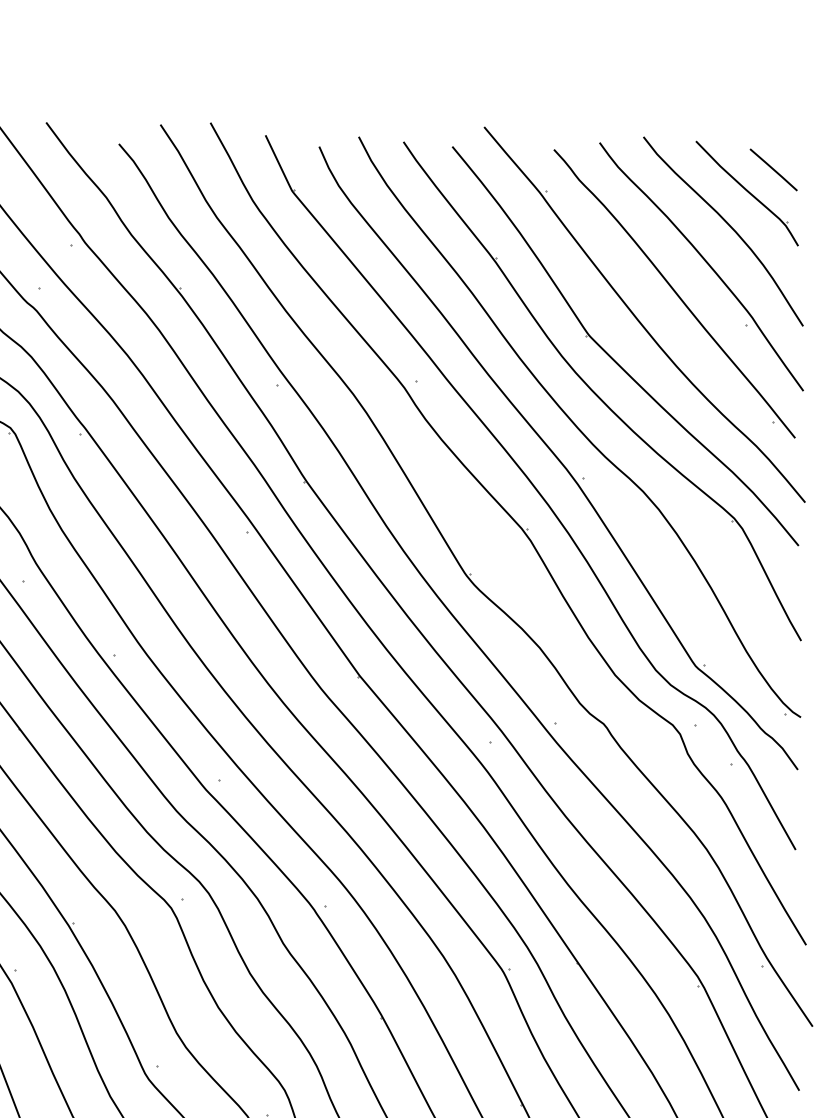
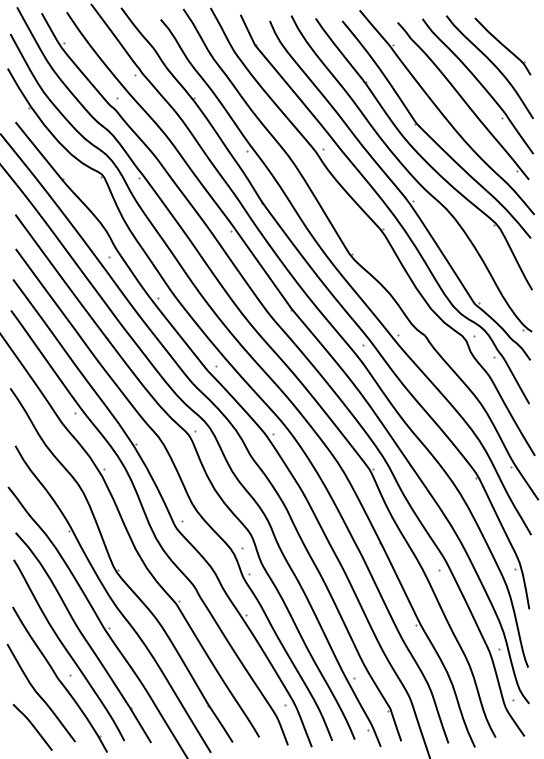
line: (774, 169) -> (517, 33), removed

